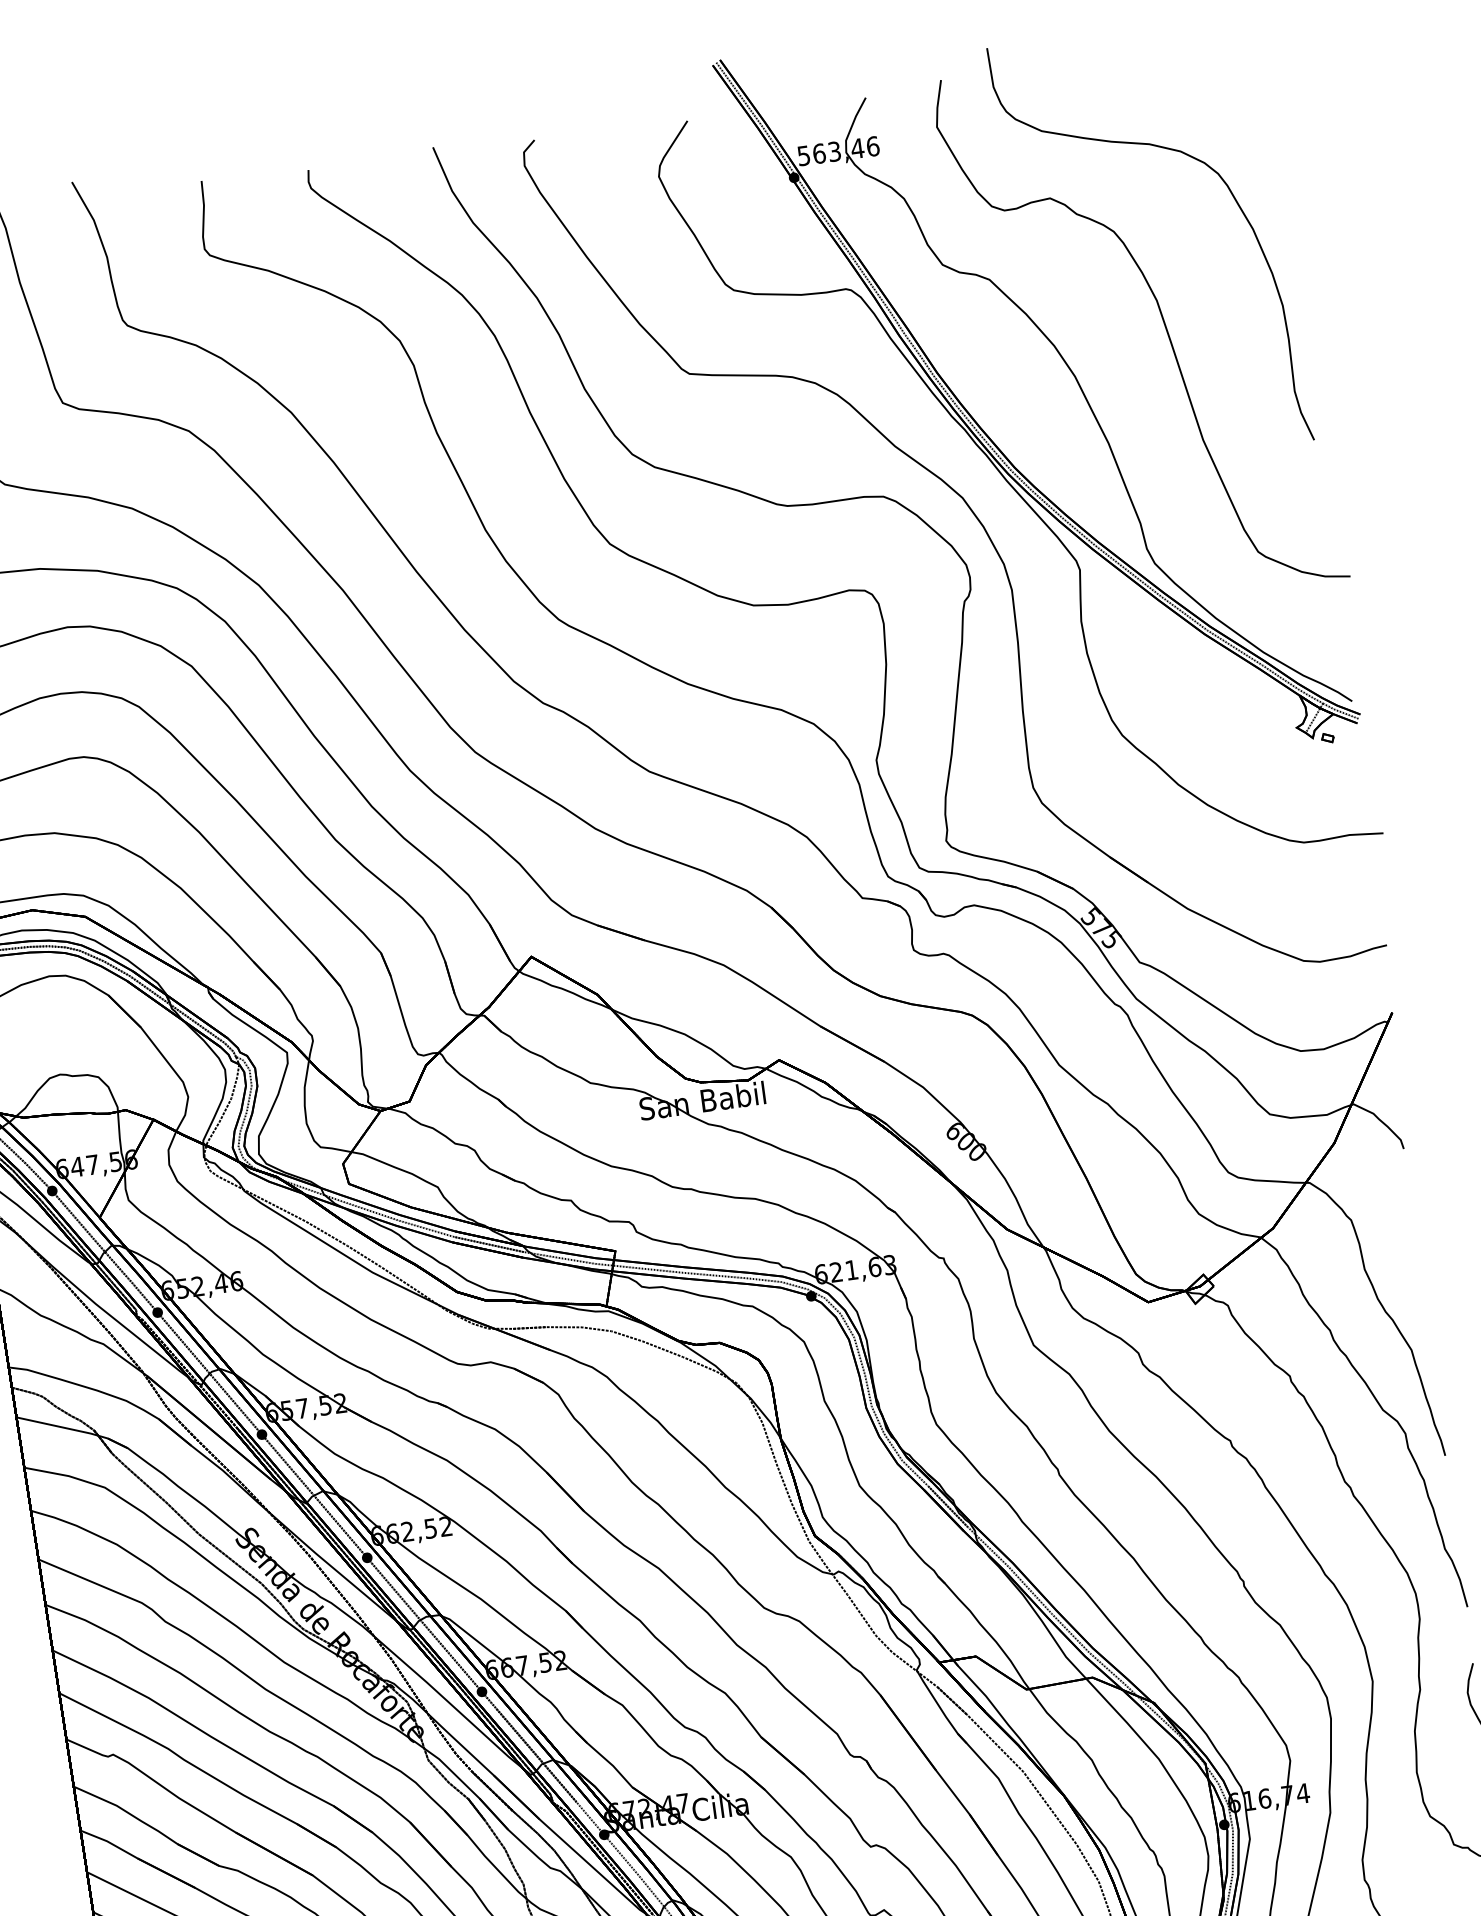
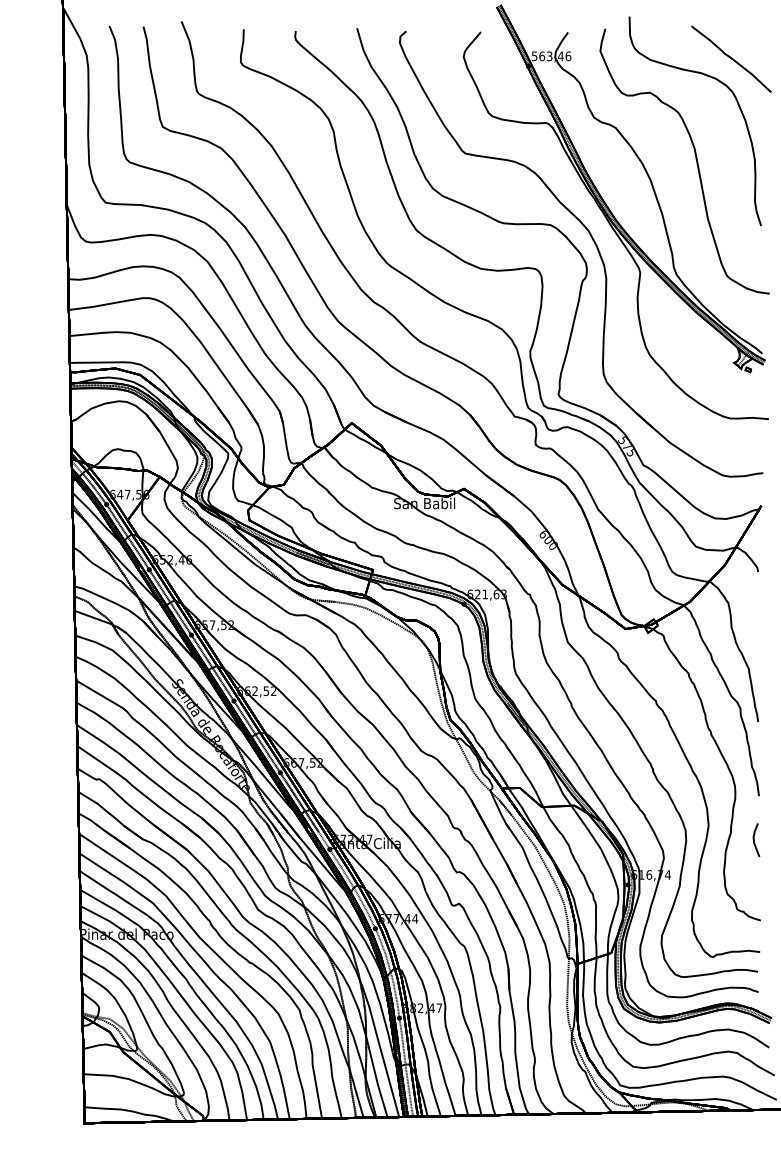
curve: (1207, 105) -> (731, 58), added

